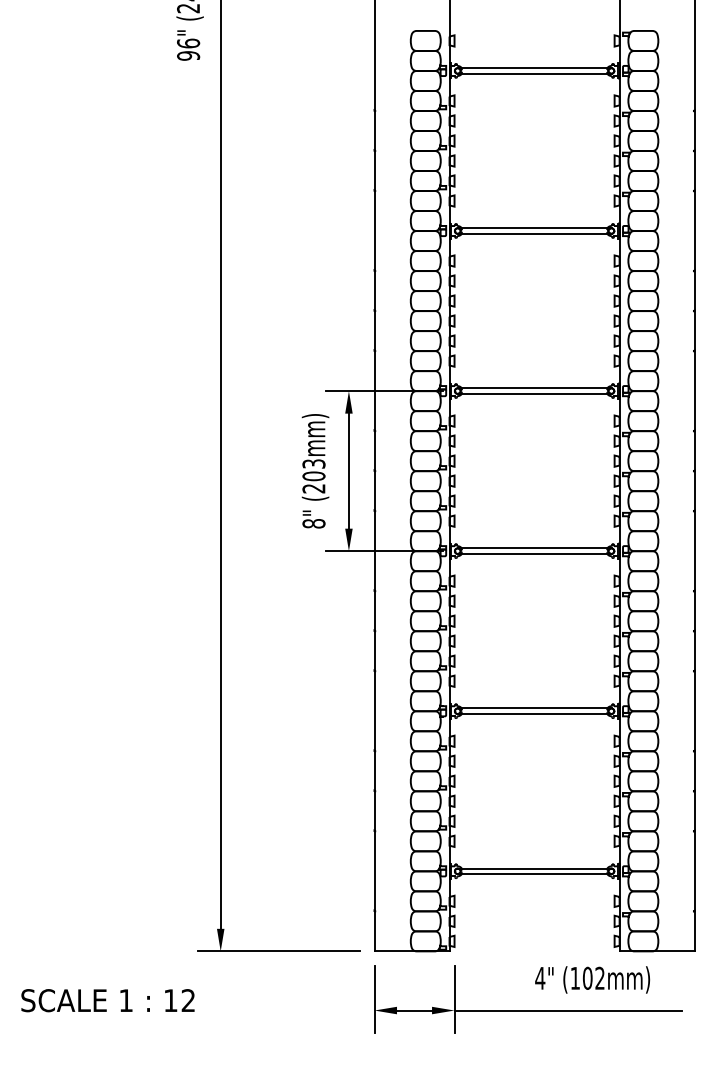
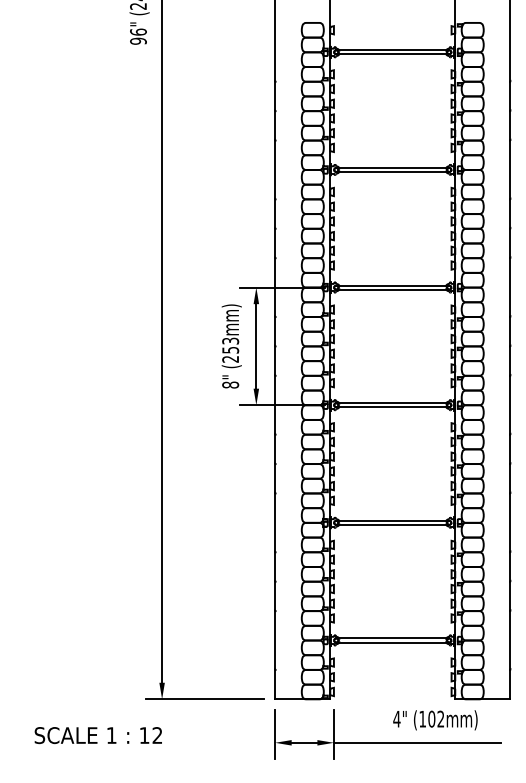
text: (313, 476) -> (230, 350), (203mm) -> (253mm)
text: (107, 1000) -> (98, 735), moved

